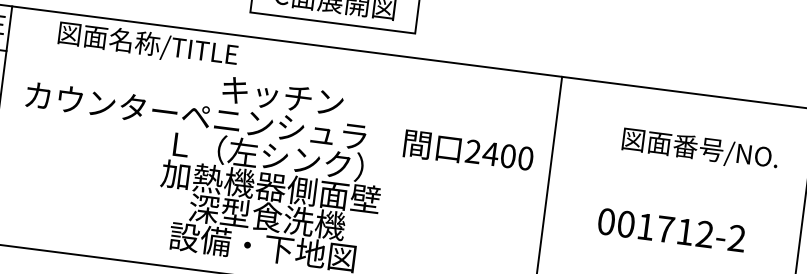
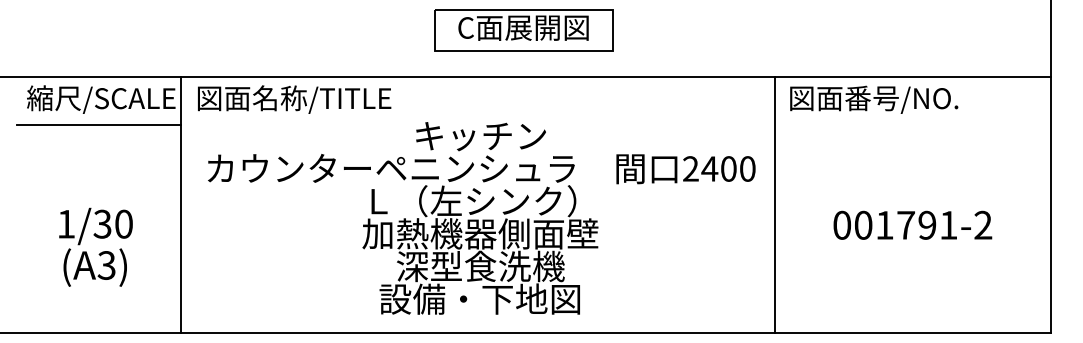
text: (148, 44) -> (294, 99), moved
text: (700, 149) -> (874, 99), moved
text: (694, 232) -> (937, 224), 001712-2 -> 001791-2

